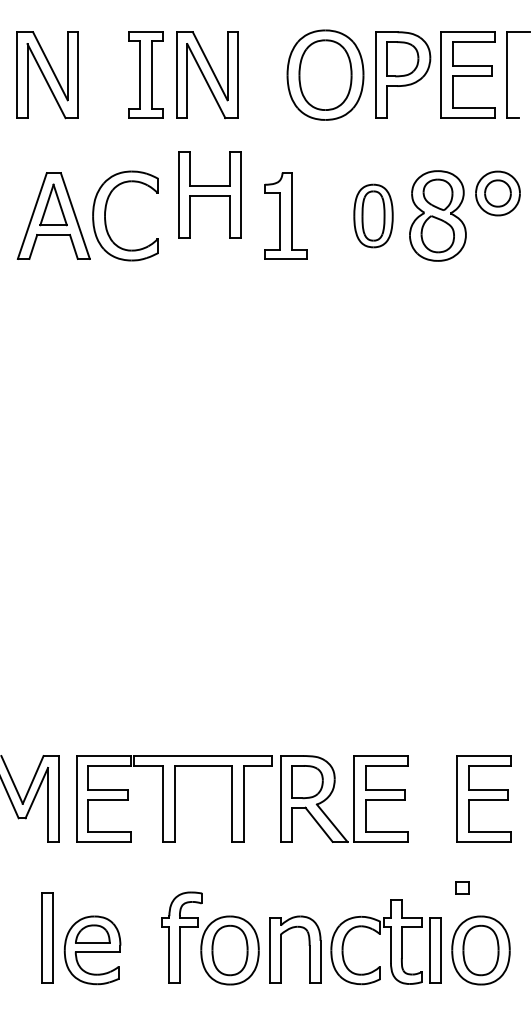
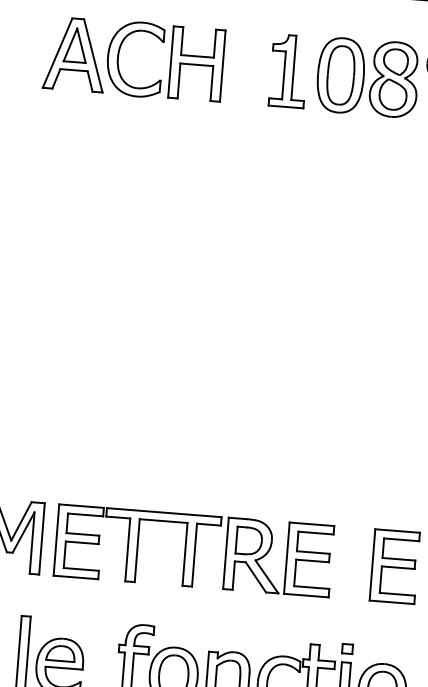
part: (209, 194) -> (196, 63), moved
part: (285, 215) -> (288, 70), moved
part: (373, 215) -> (340, 74), size x1.43
part: (462, 887) -> (347, 648), moved

